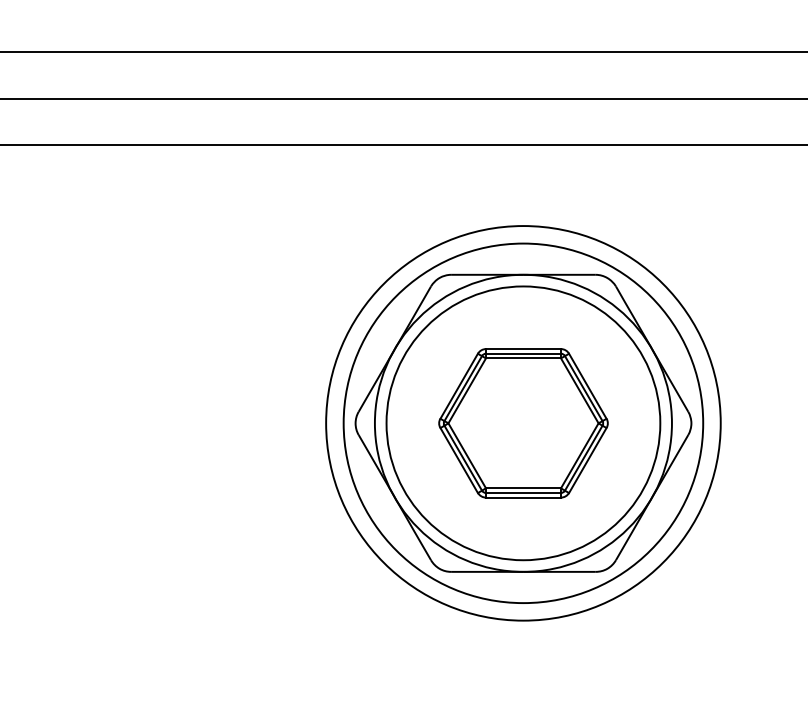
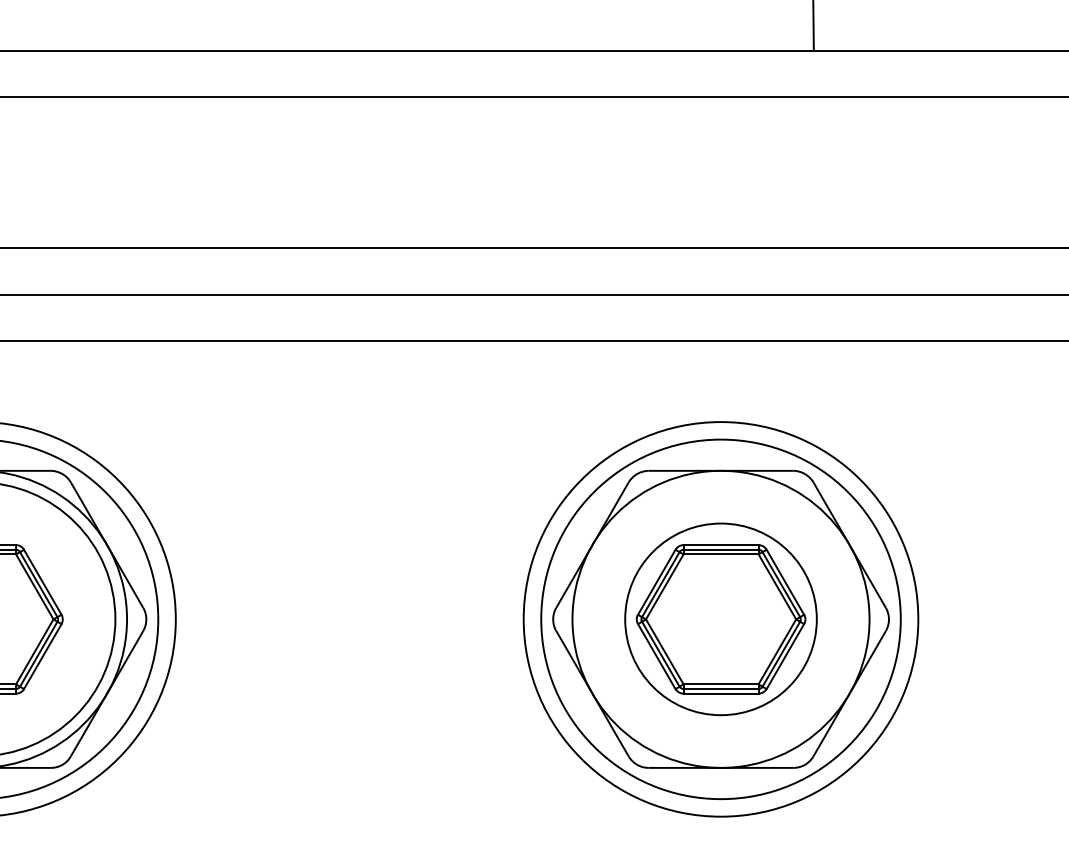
circle: (522, 423) -> (720, 619), size x0.7

